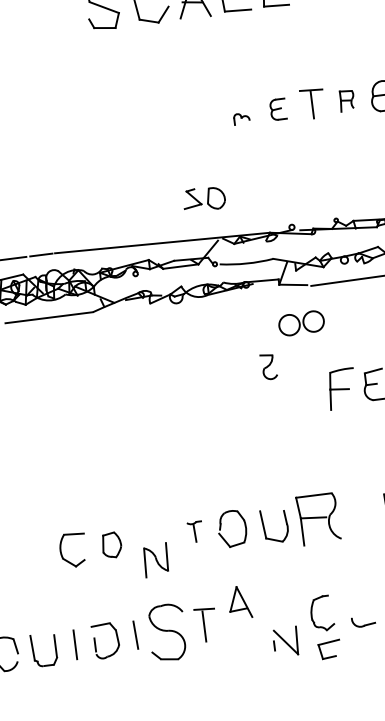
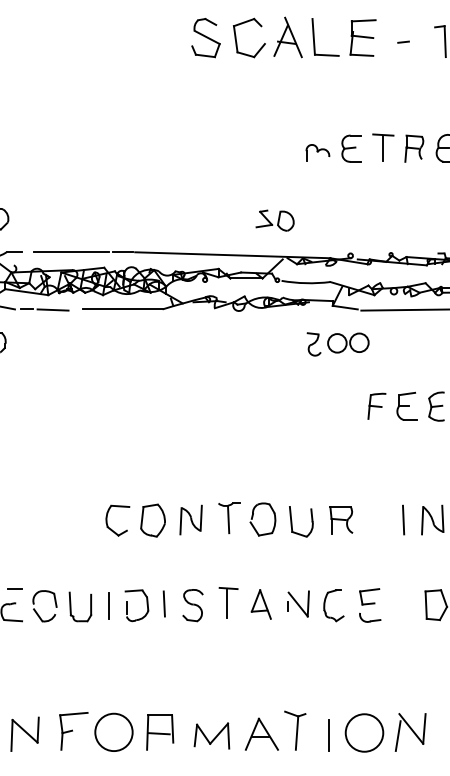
part: (347, 100) -> (414, 148), size x1.43
part: (278, 109) -> (351, 148), size x1.43
part: (241, 118) -> (317, 152), size x1.67
part: (268, 367) -> (313, 344), moved
part: (341, 387) -> (376, 405), size x0.71
part: (318, 519) -> (341, 520), size x0.62
part: (195, 531) -> (229, 517), size x1.67
part: (111, 545) -> (152, 520), size x1.43
part: (155, 559) -> (190, 519), moved
part: (238, 602) -> (260, 604), moved
part: (166, 632) -> (192, 605), size x0.62
part: (286, 641) -> (298, 603), moved
part: (329, 649) -> (369, 596), moved

